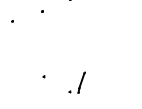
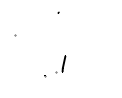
part: (77, 82) -> (60, 64), moved

